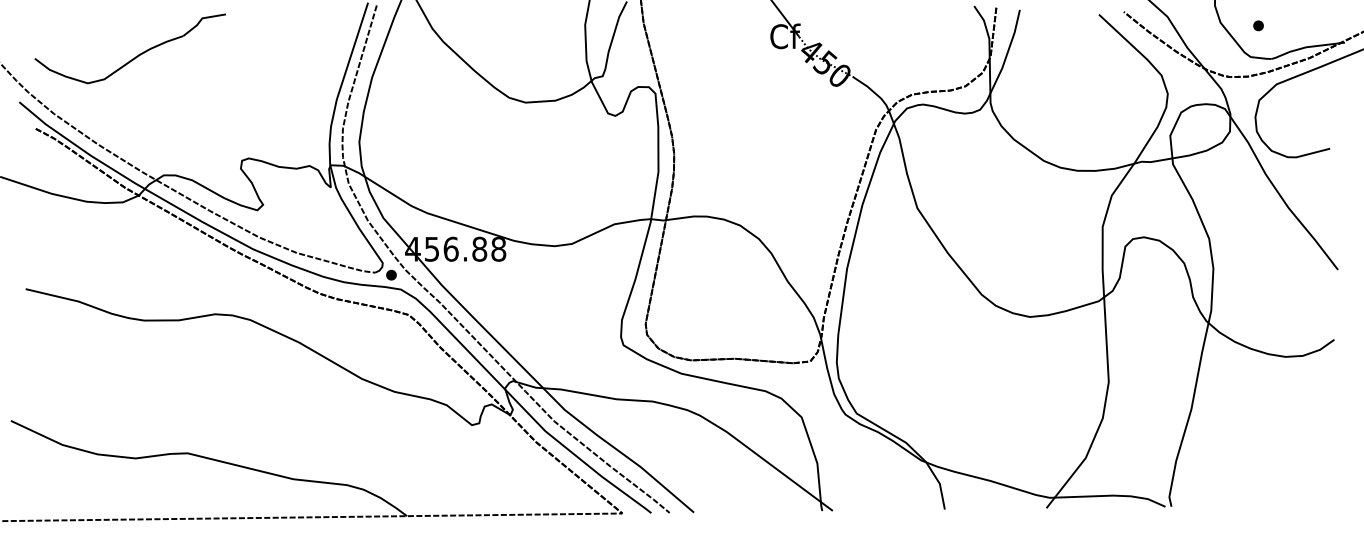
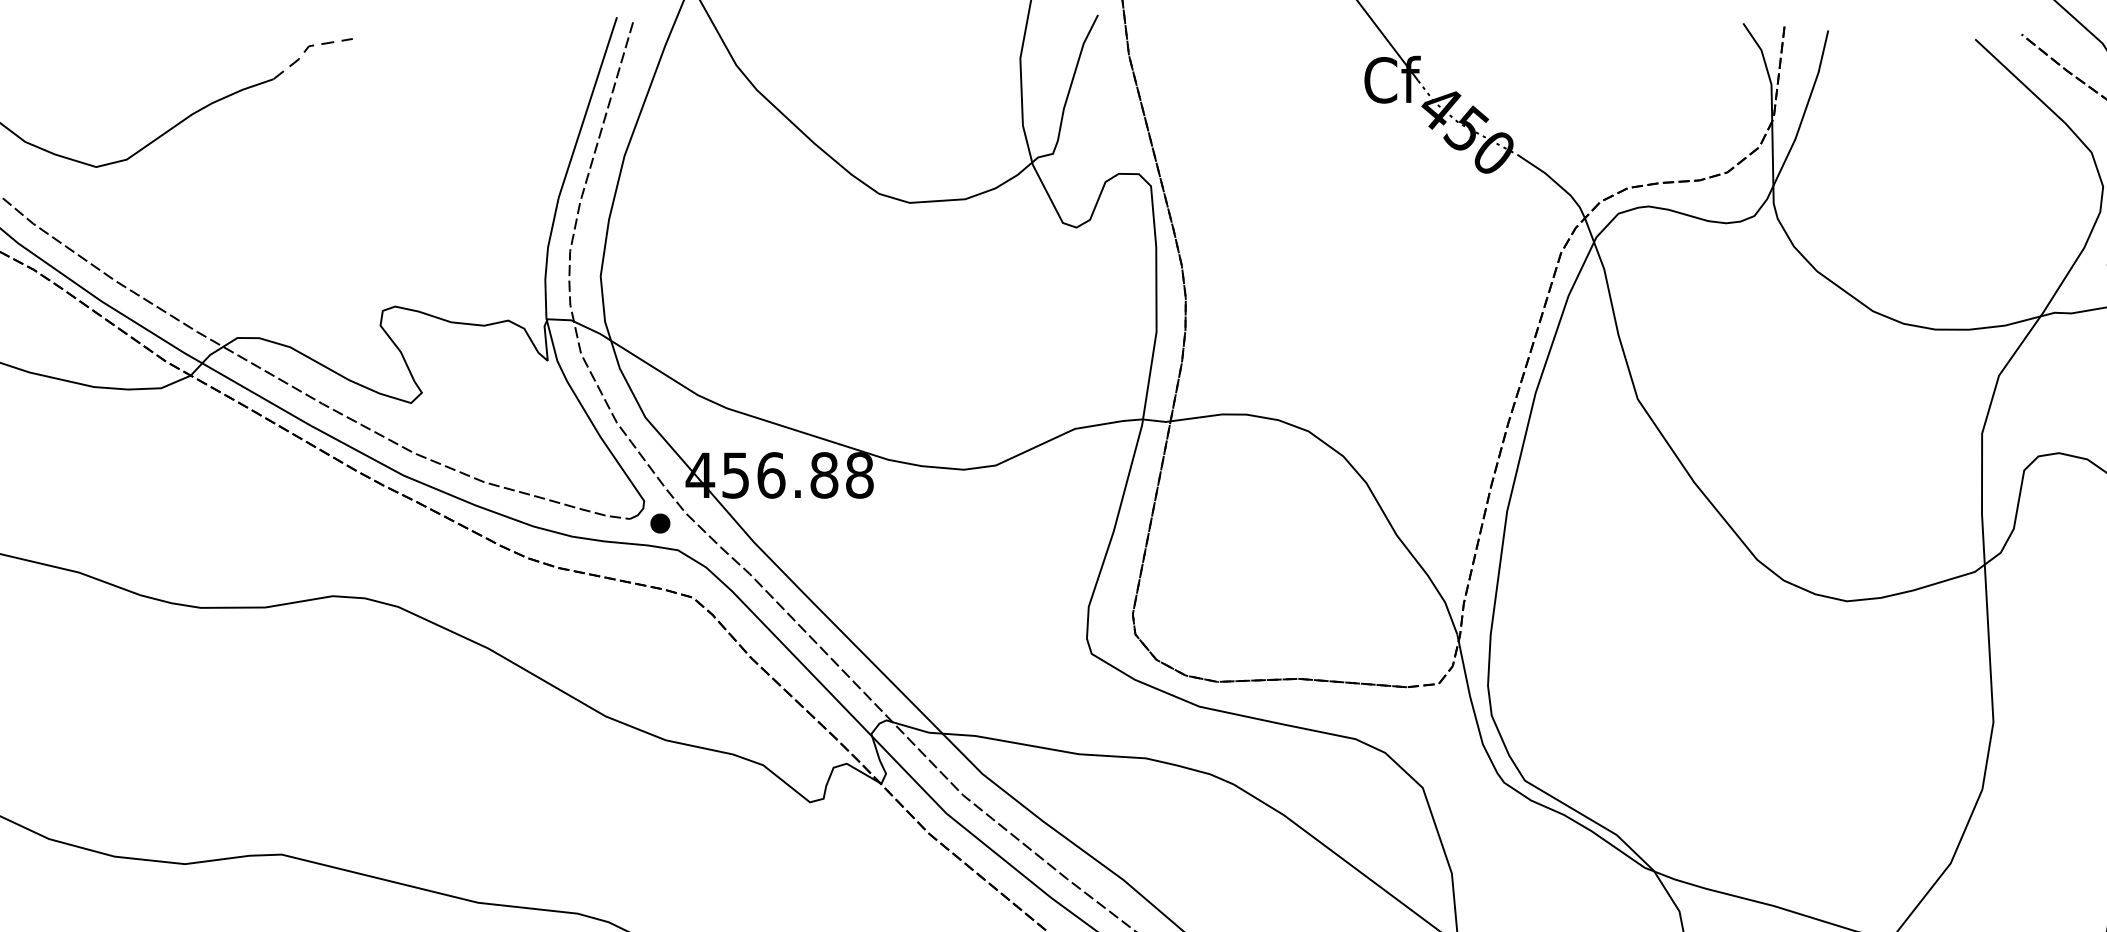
line: (201, 19) -> (307, 48), solid -> dashed

